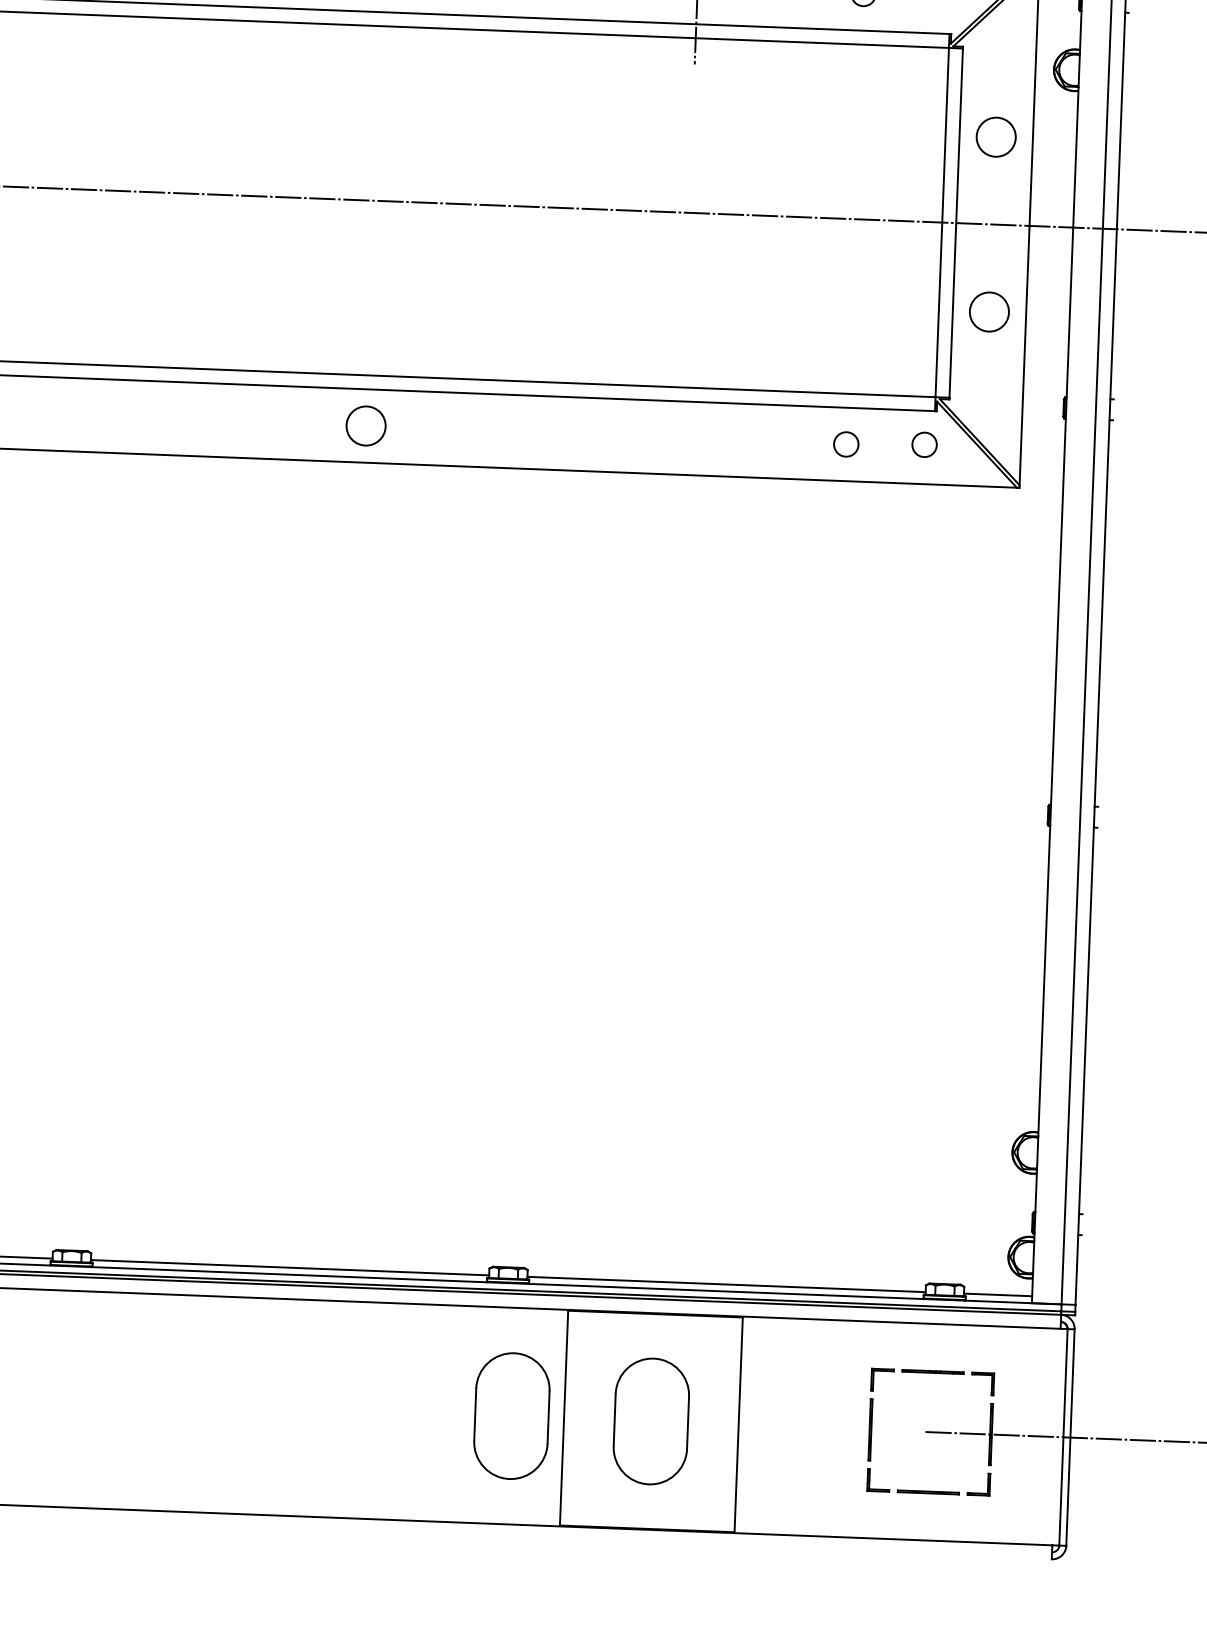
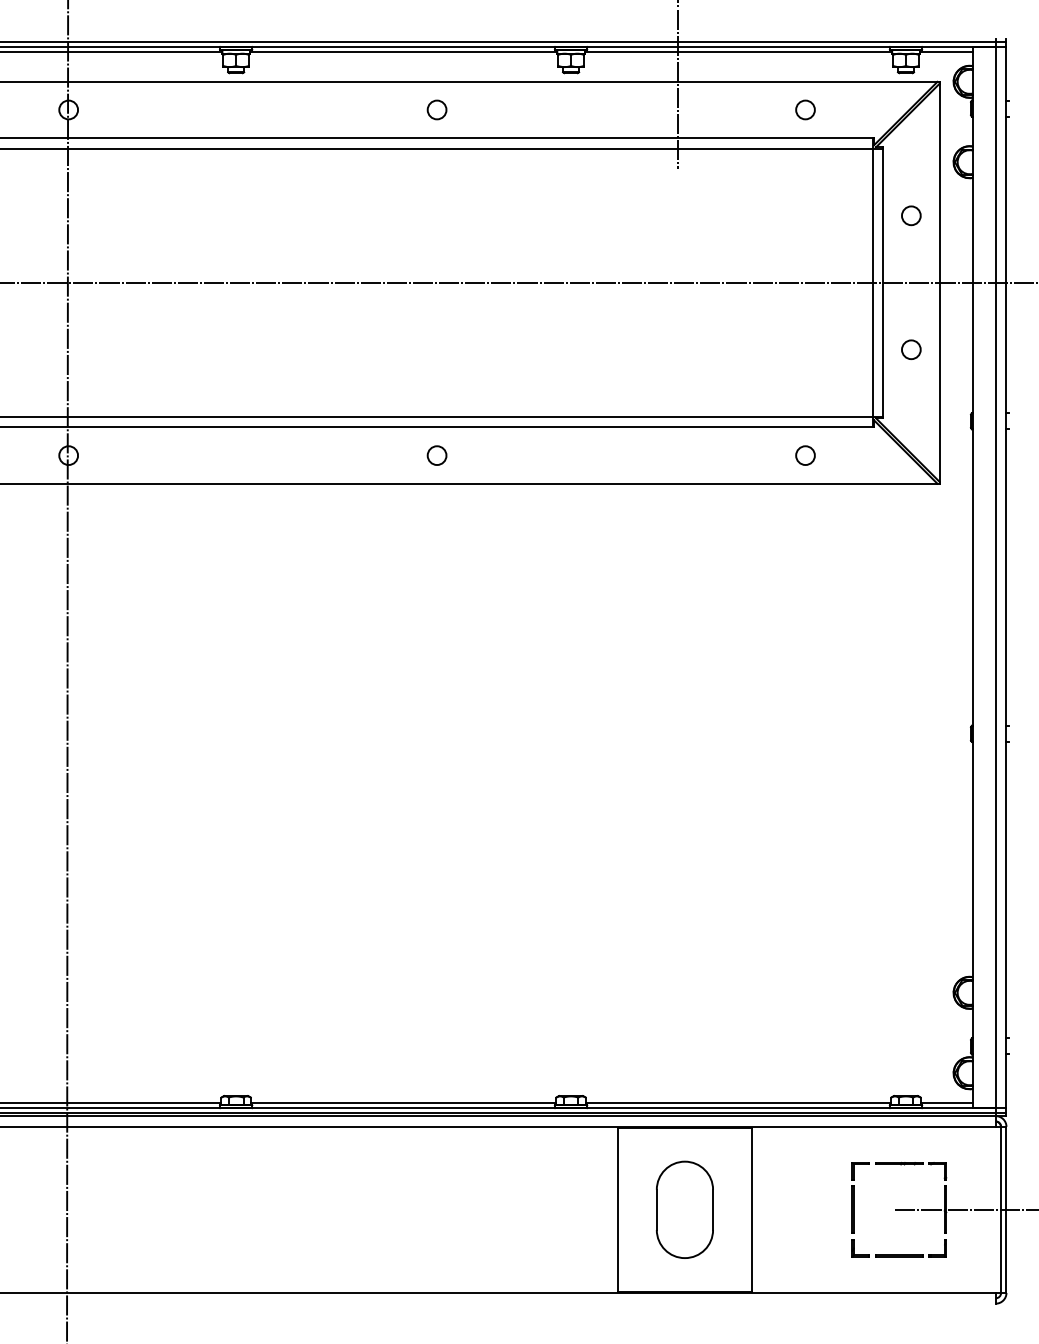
circle: (995, 136) -> (910, 215), size x0.62
circle: (989, 311) -> (911, 349), size x0.62
circle: (365, 425) -> (436, 455), size x0.62
circle: (924, 444) -> (865, 453), removed
part: (511, 1415) -> (577, 1209), removed

